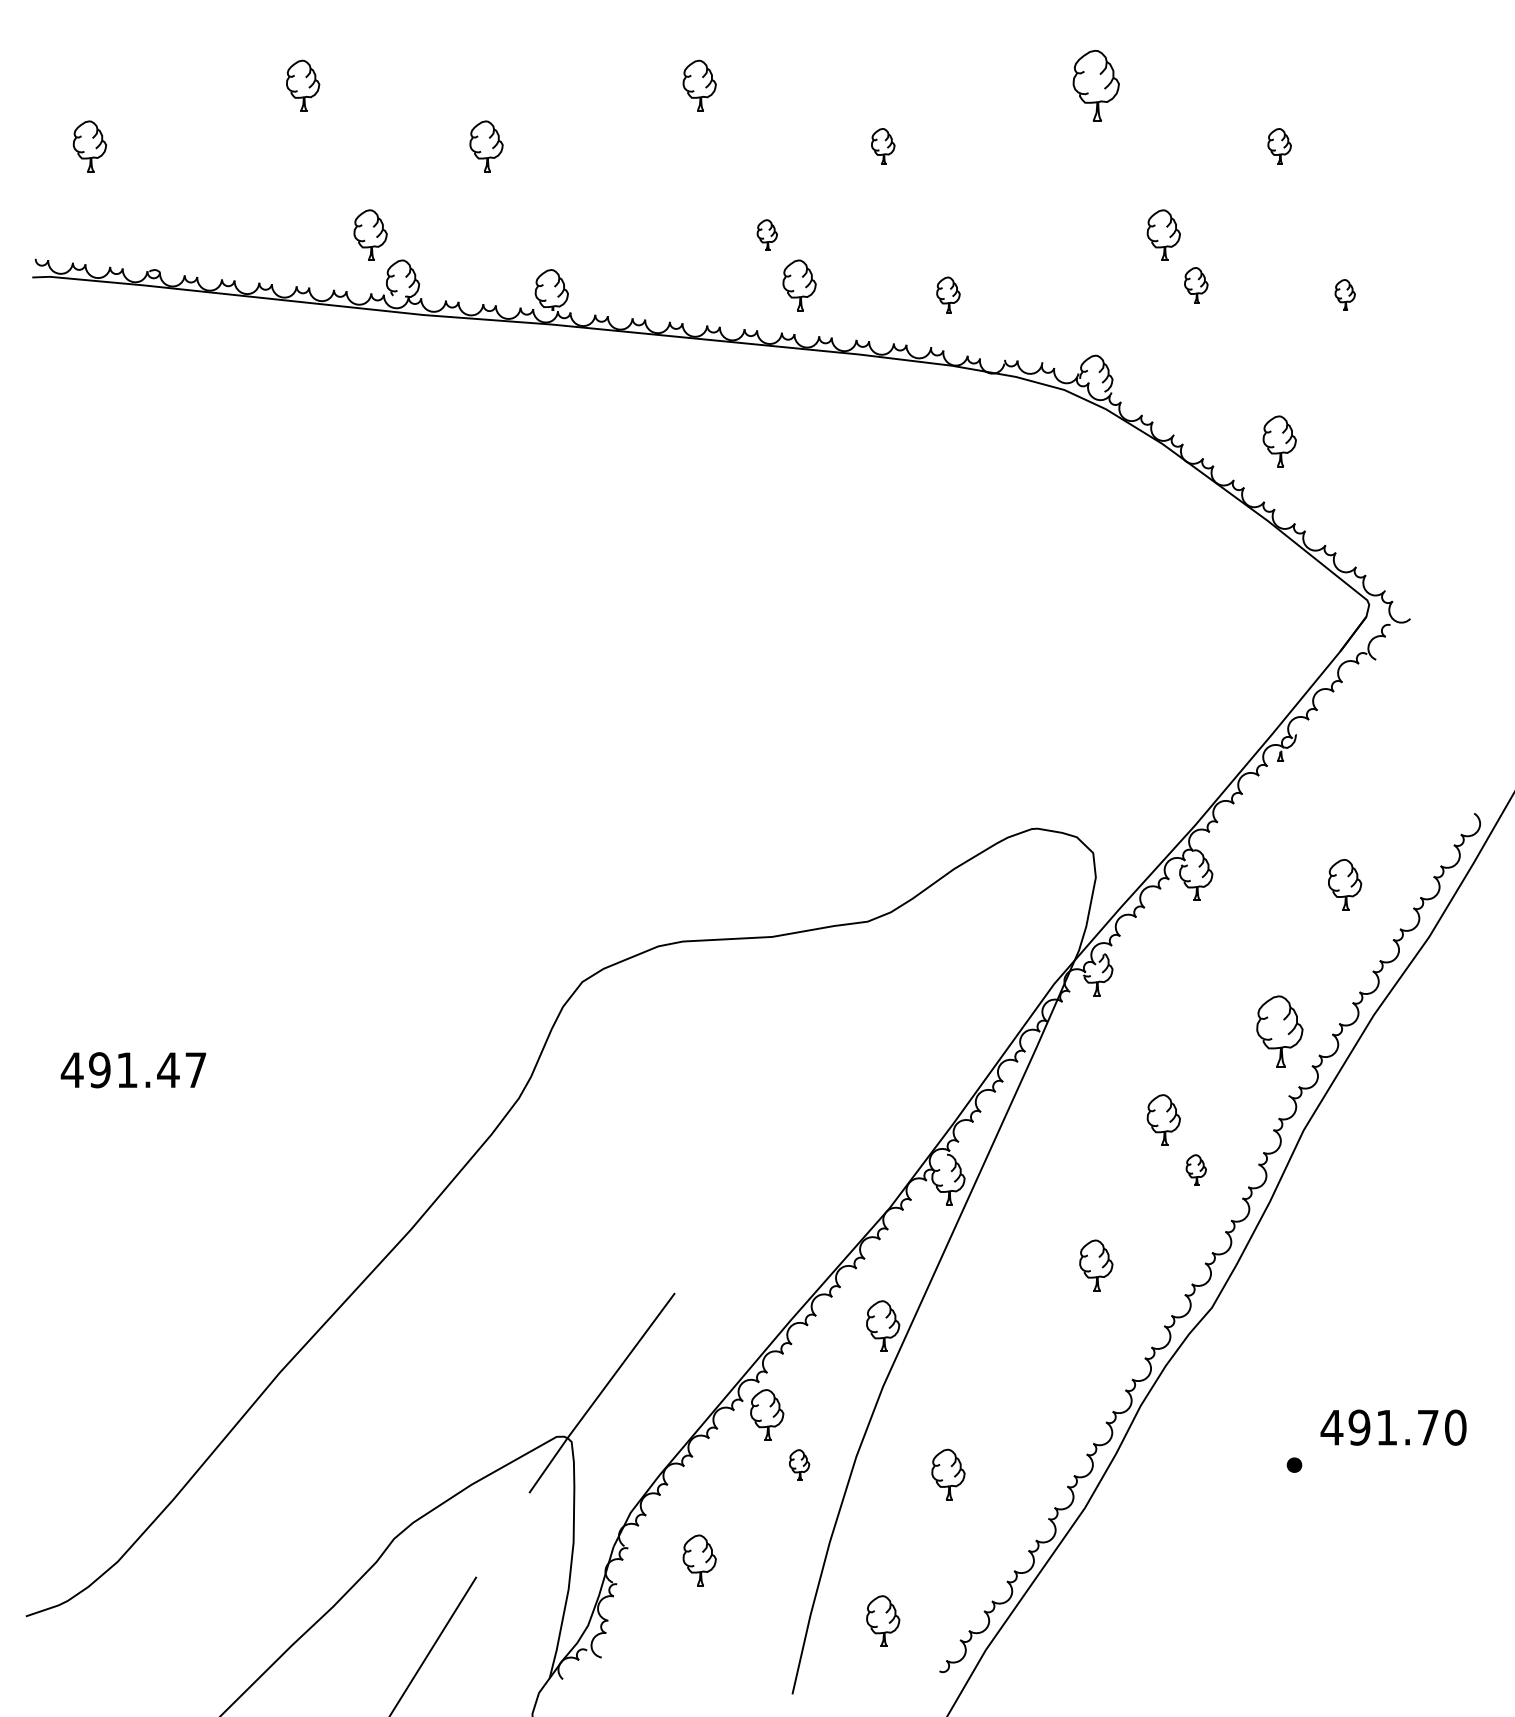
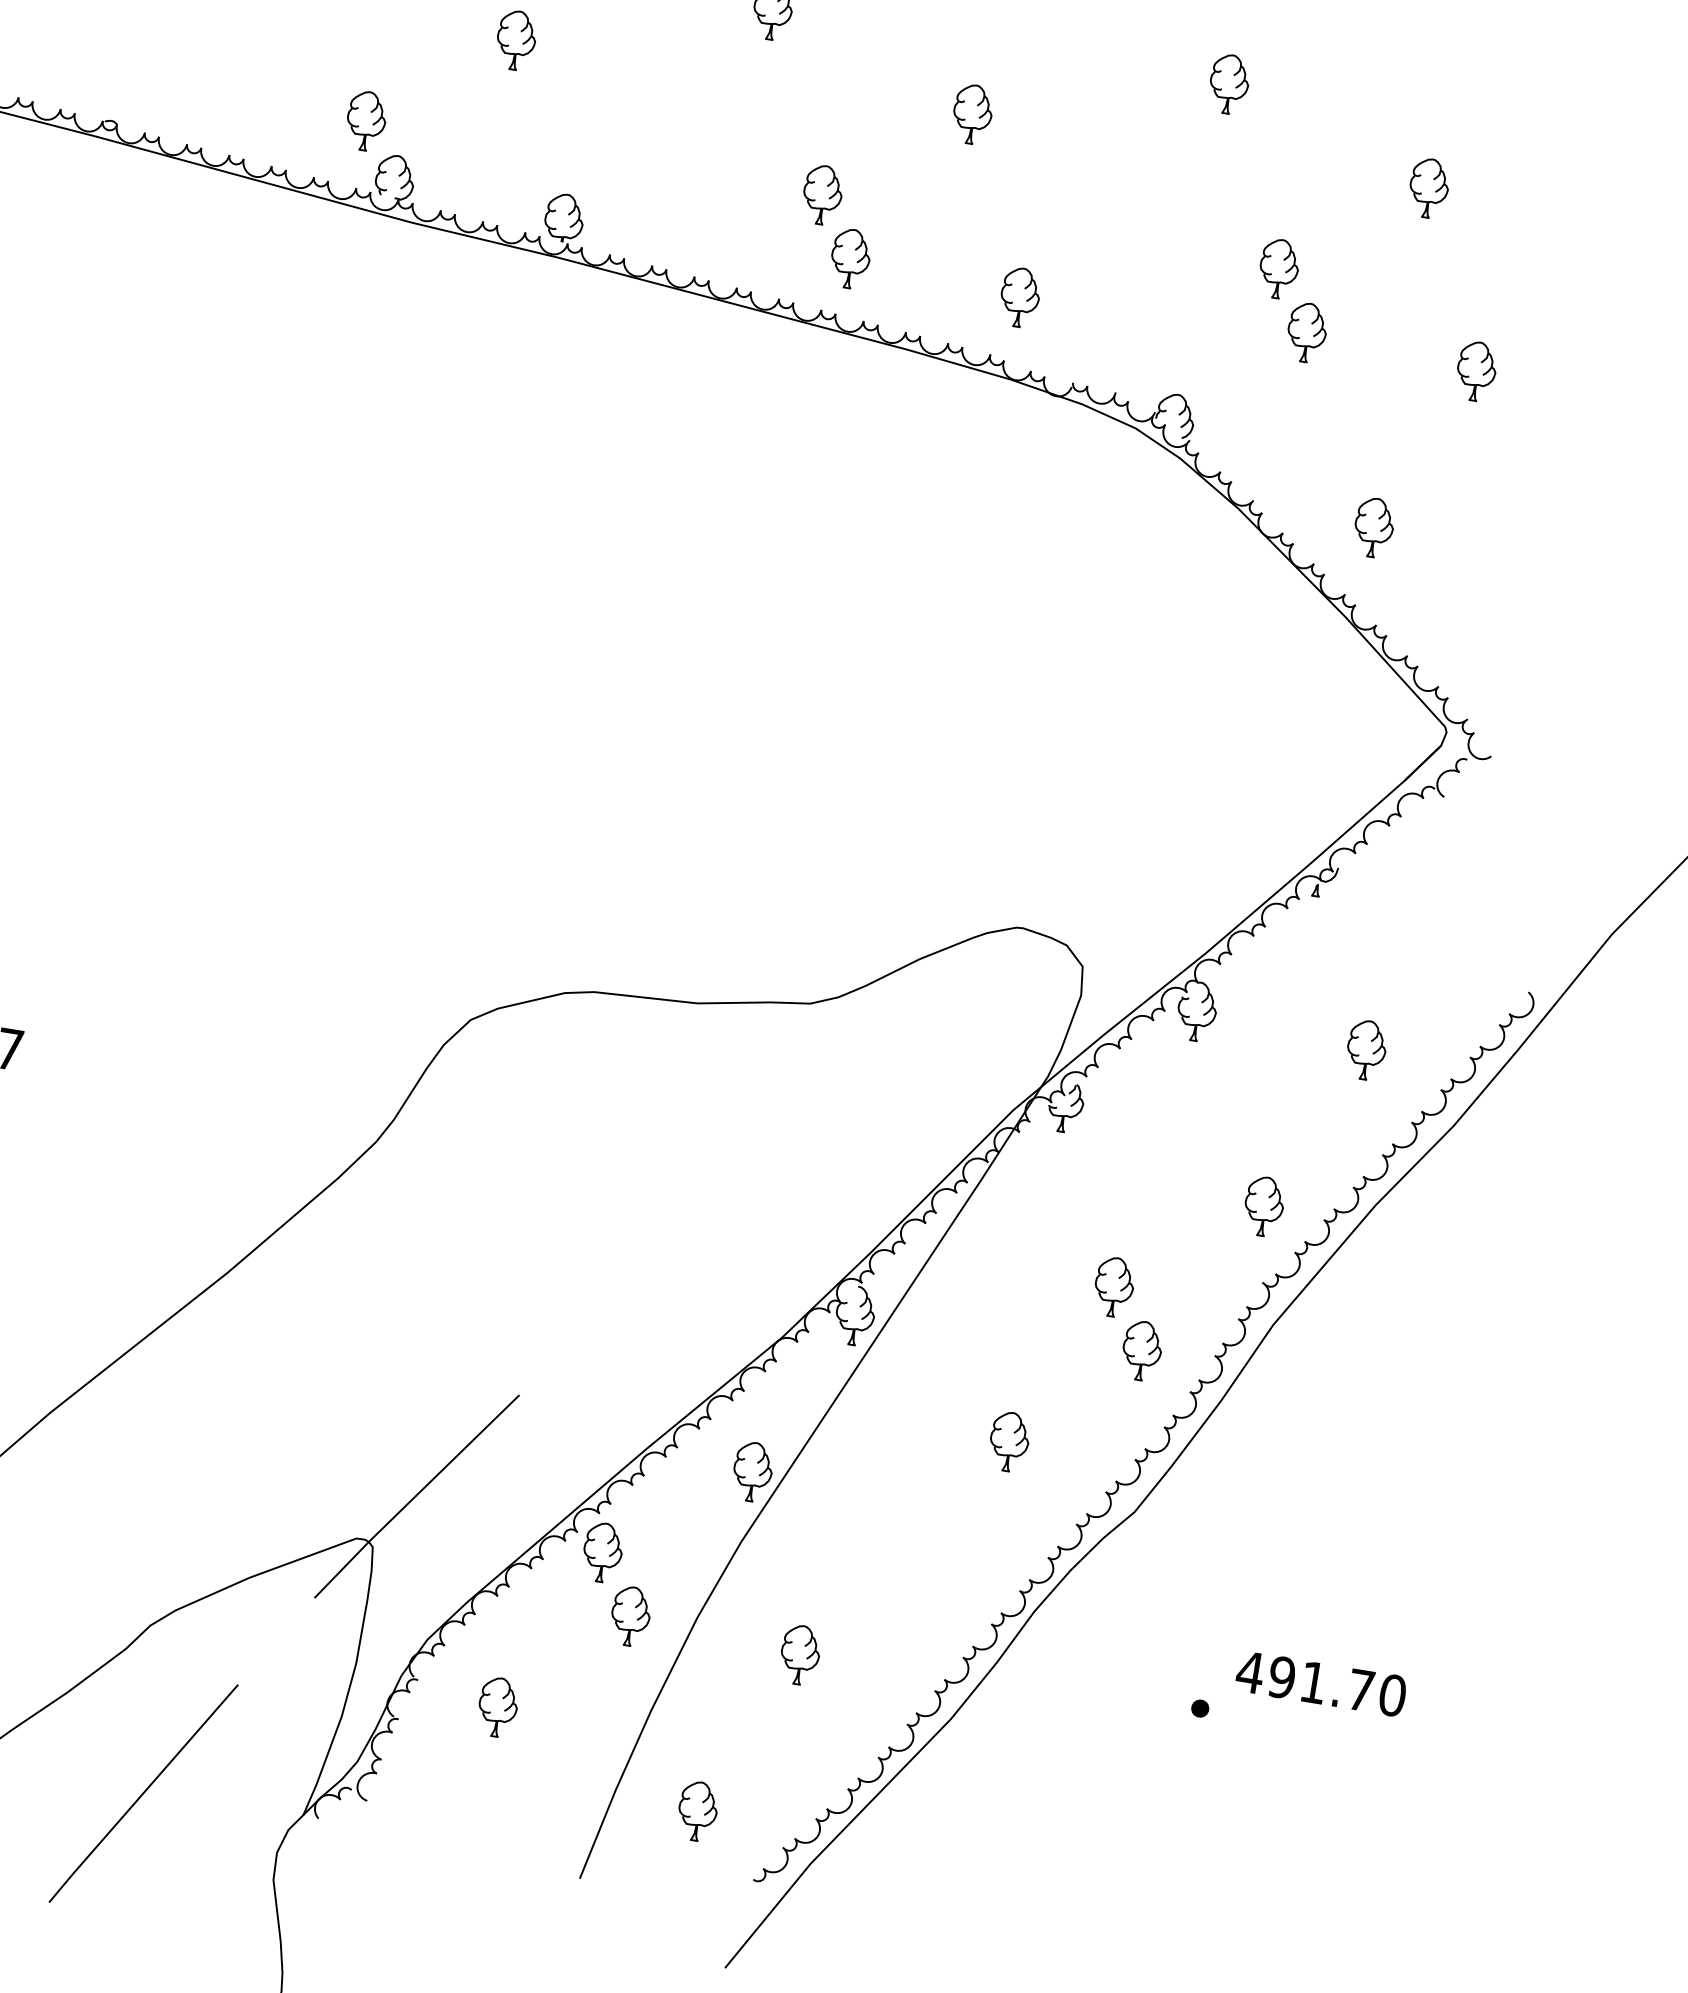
part: (1096, 85) -> (1229, 84), size x0.71
part: (883, 146) -> (973, 114), size x1.43
part: (1279, 146) -> (1428, 188), size x1.43
part: (767, 234) -> (823, 194), size x1.67
part: (1196, 285) -> (1307, 332), size x1.43
part: (948, 294) -> (1020, 297), size x1.43
part: (1345, 294) -> (1477, 370), size x1.67
part: (1279, 1030) -> (1263, 1205), size x0.71
part: (1196, 1169) -> (1142, 1350), size x1.67
part: (799, 1464) -> (630, 1615), size x1.67

